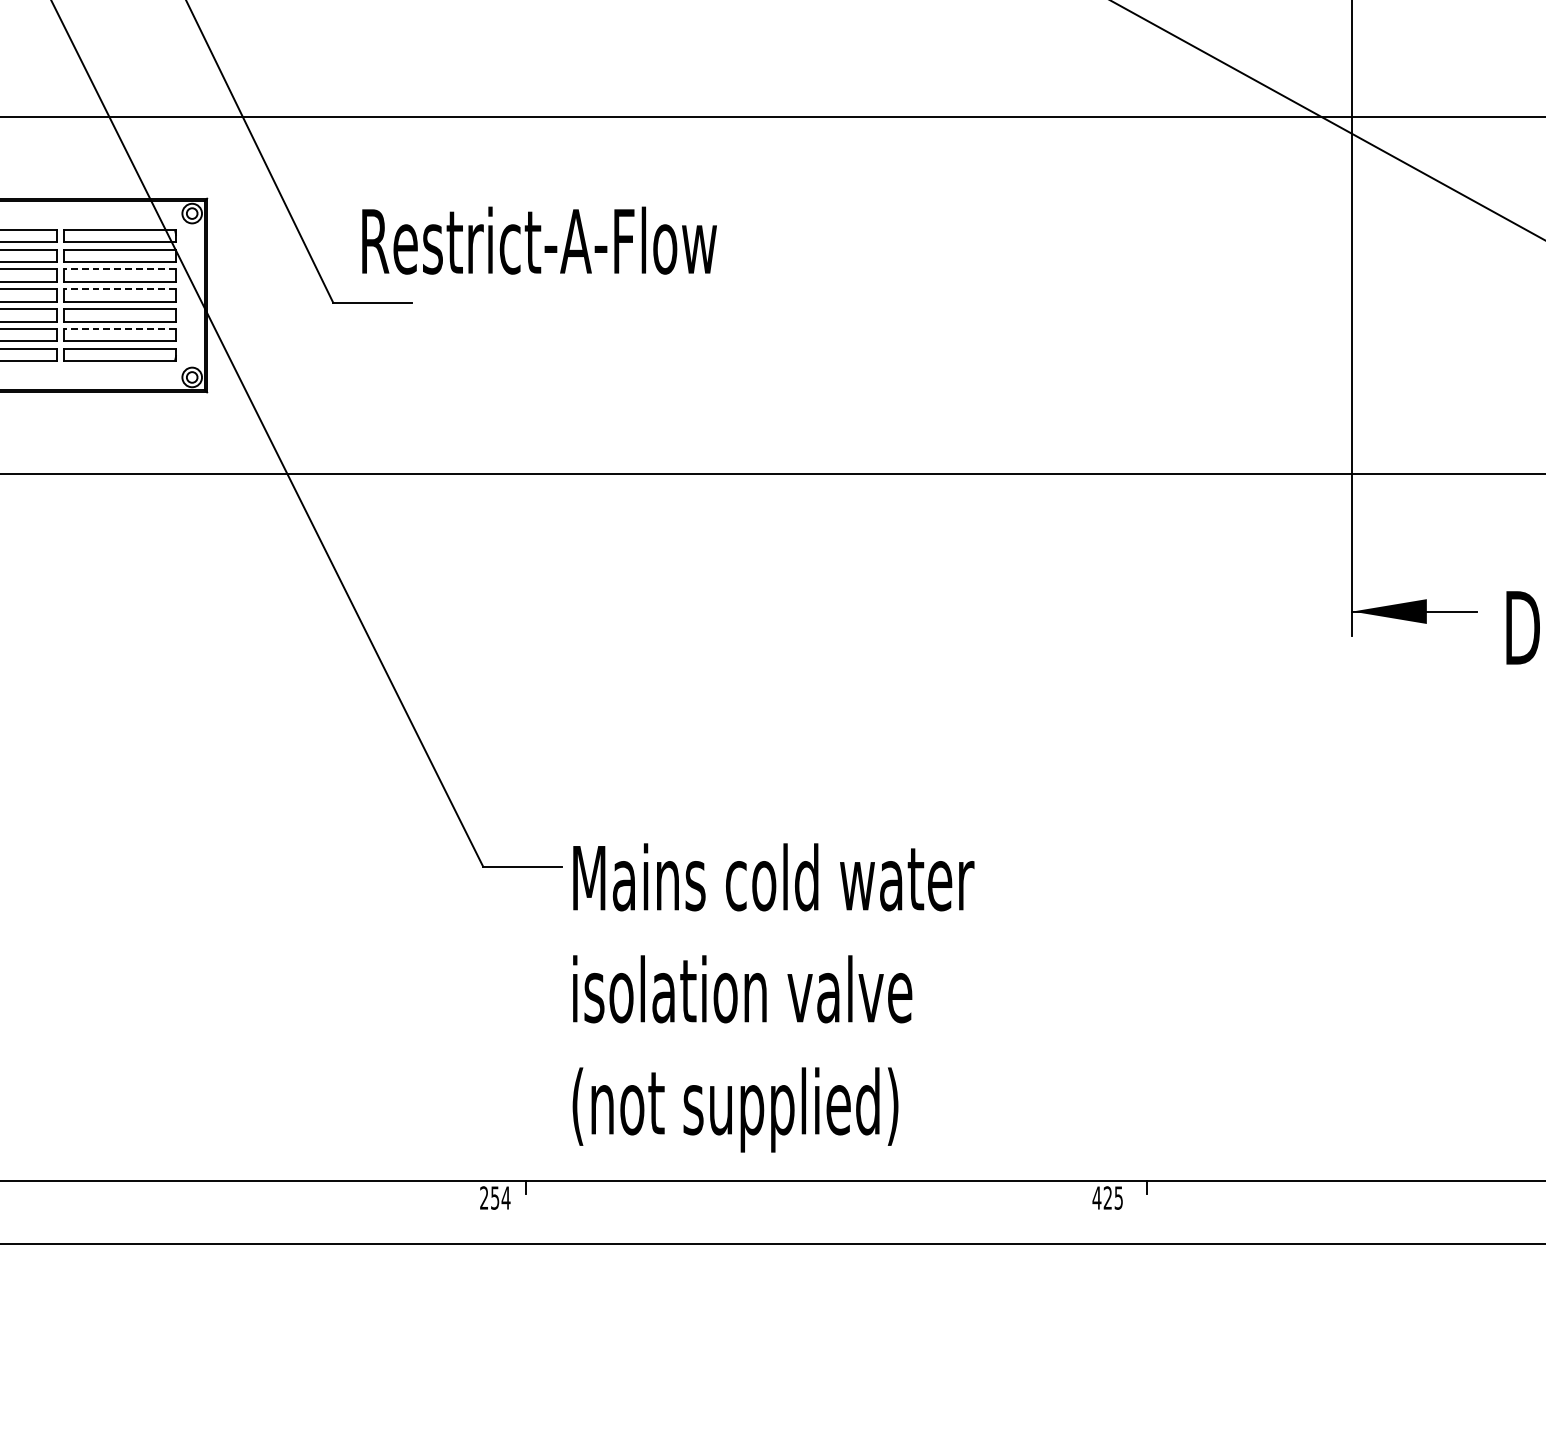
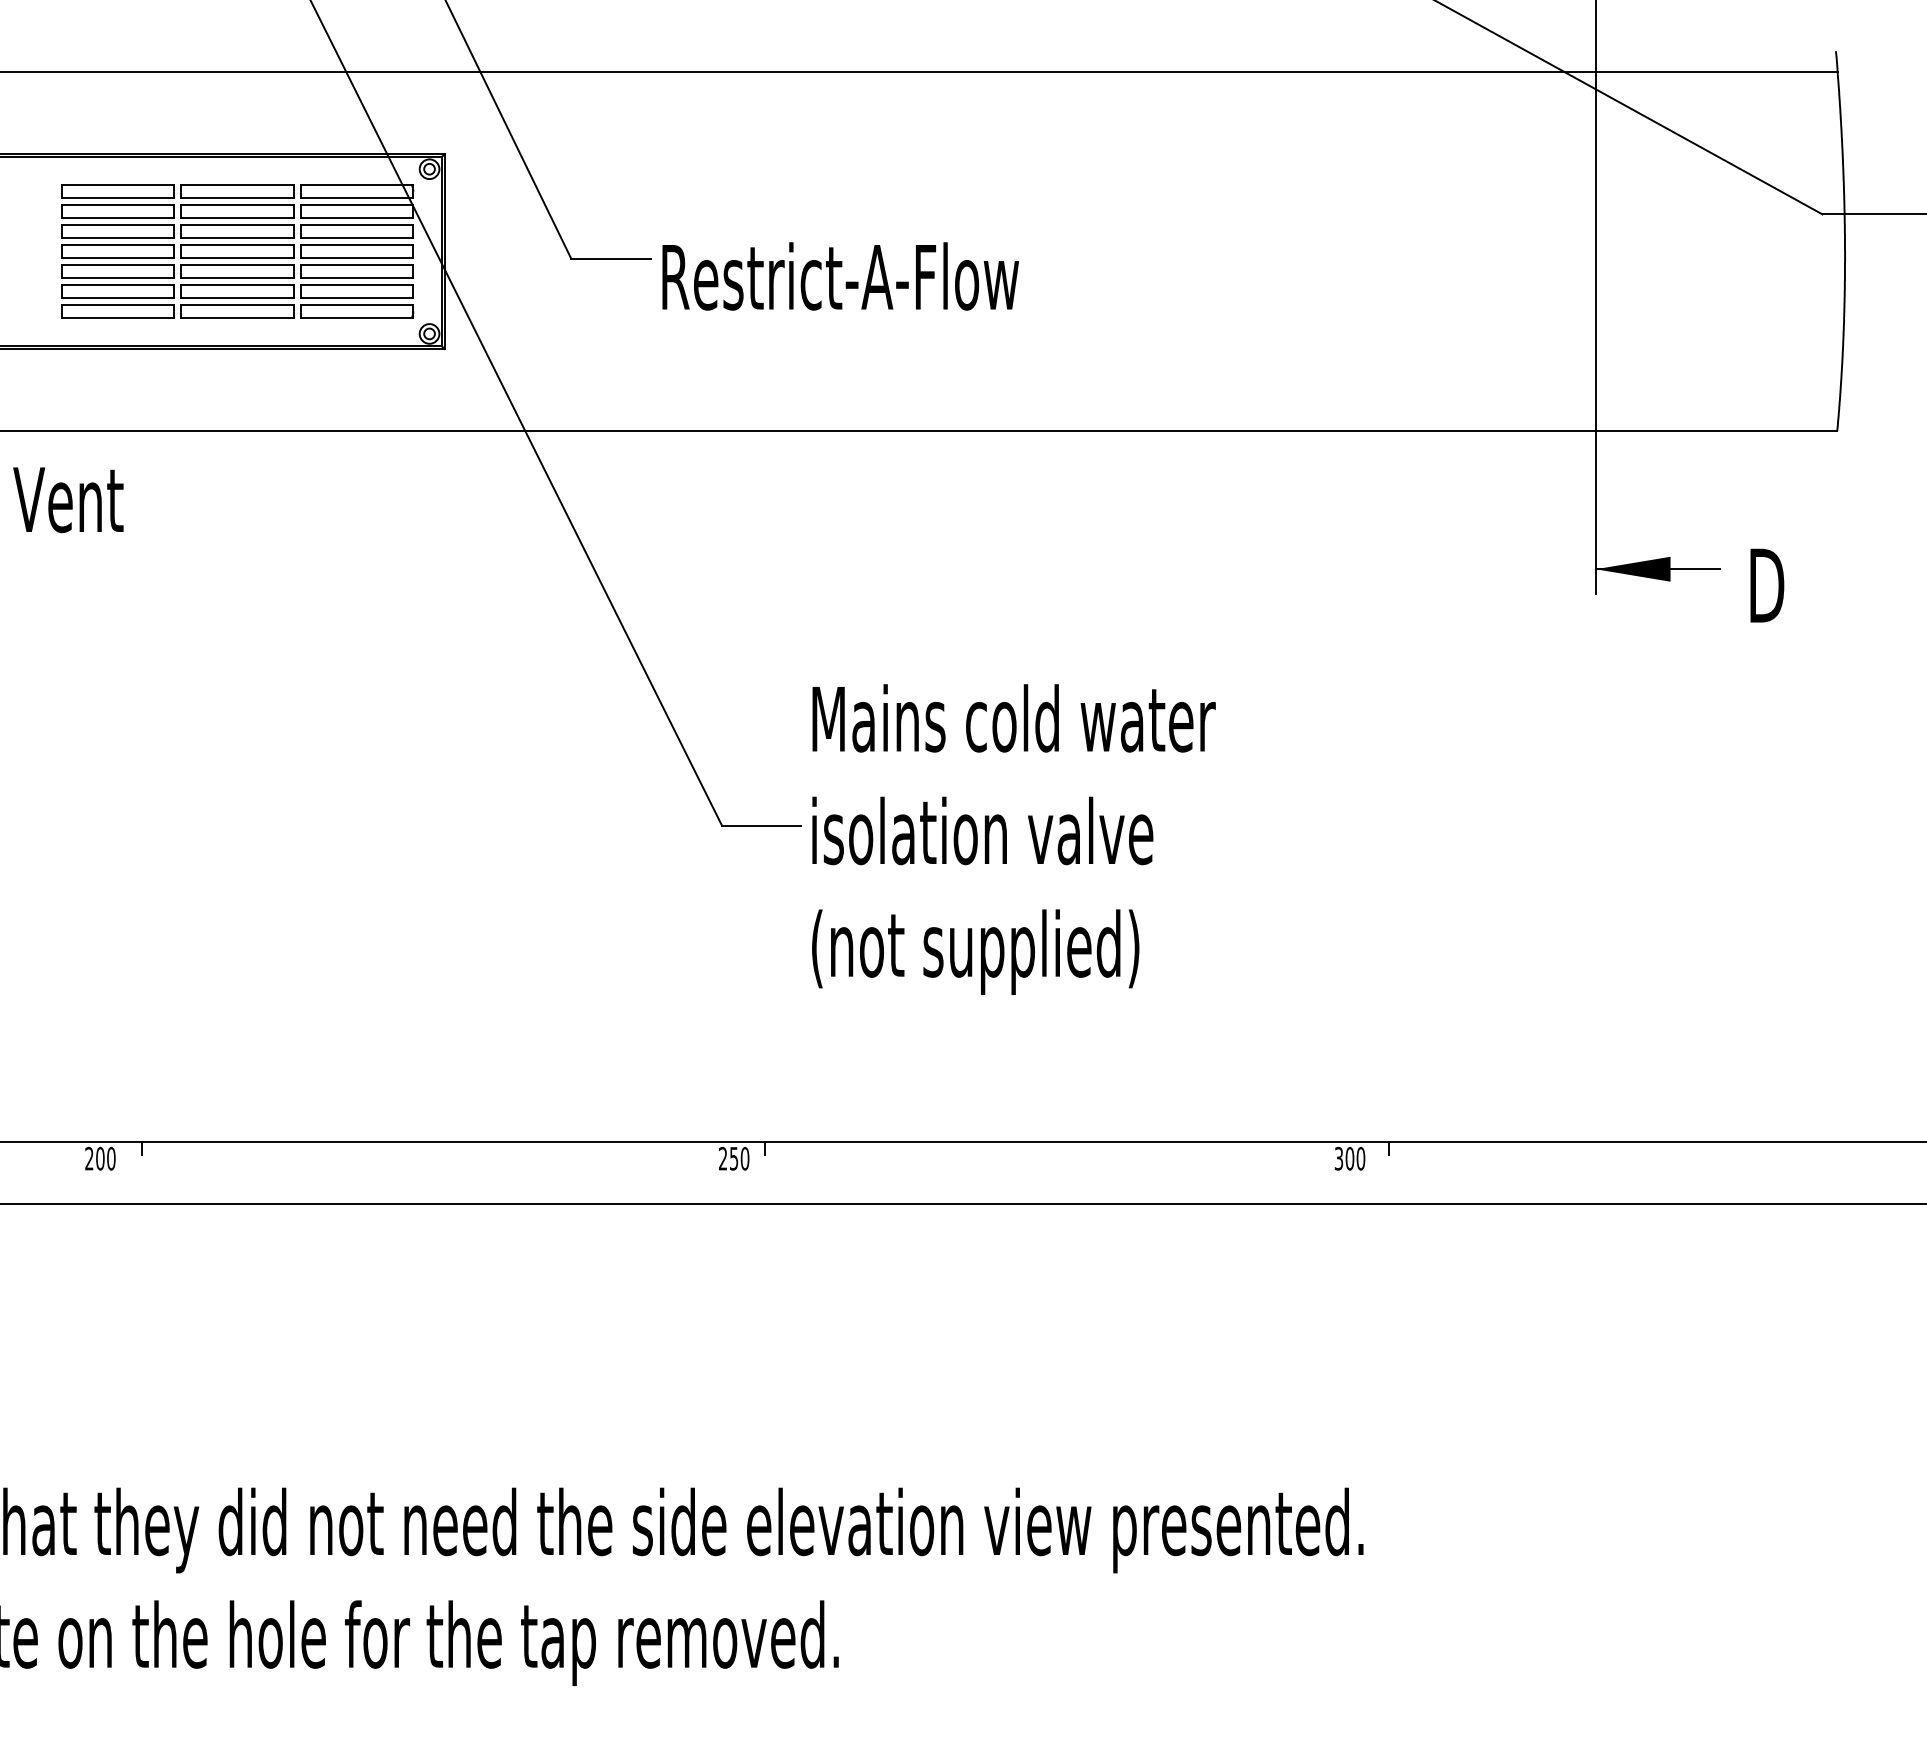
text: (539, 240) -> (840, 276), moved
line: (119, 269) -> (356, 225), dashed -> solid
line: (119, 289) -> (356, 245), dashed -> solid
line: (119, 329) -> (356, 285), dashed -> solid
text: (773, 997) -> (1013, 839), moved
text: (505, 1197) -> (744, 1158), 254 -> 250
text: (1107, 1197) -> (1349, 1158), 425 -> 300

